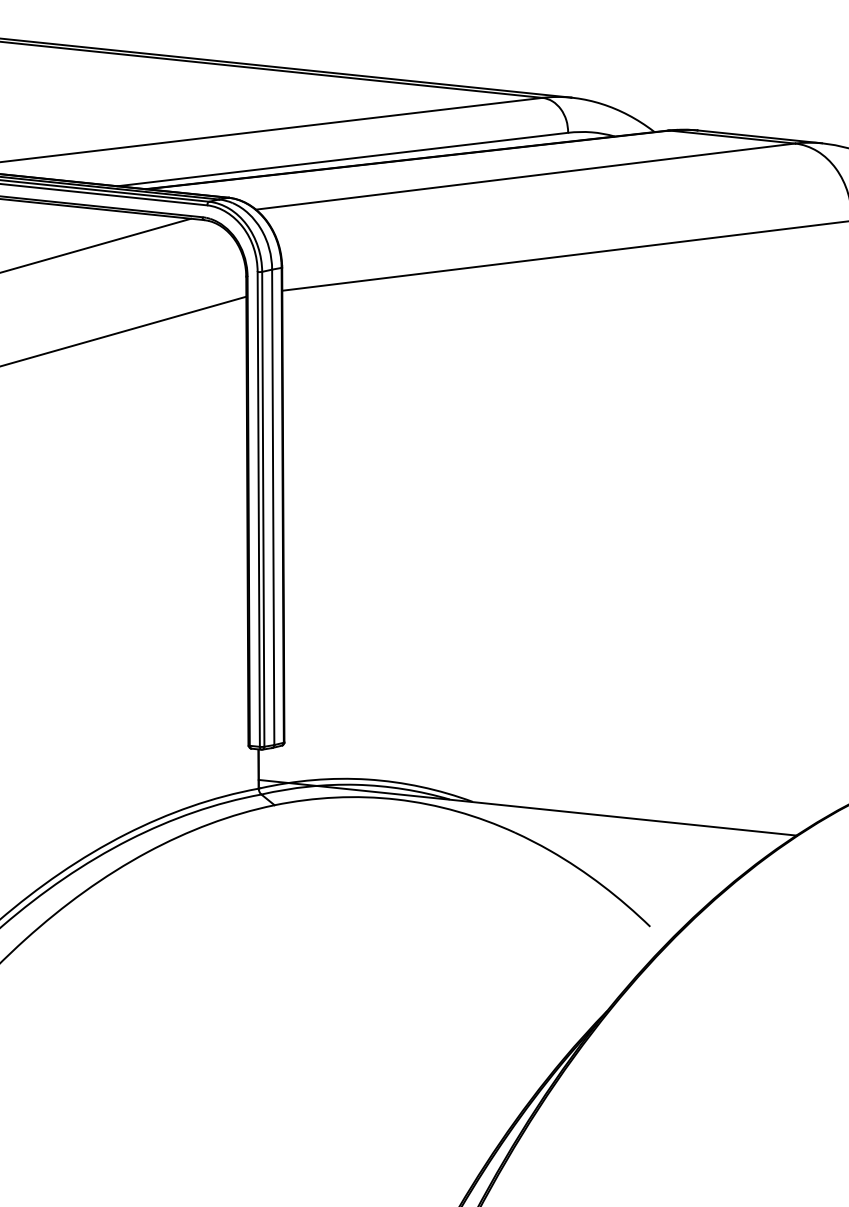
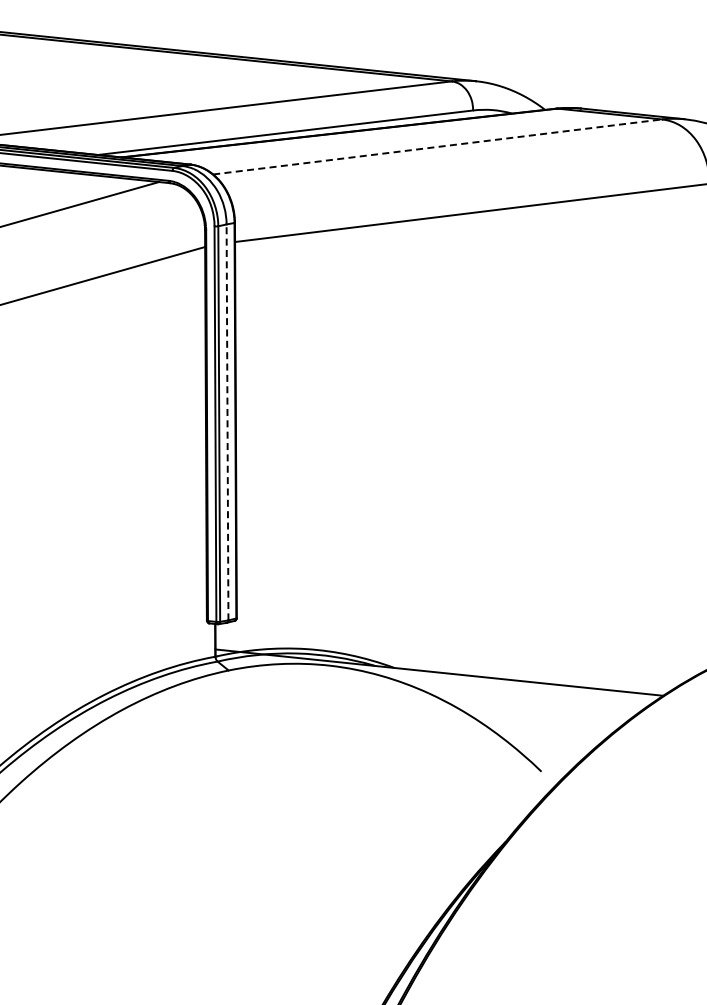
line: (526, 176) -> (438, 146), solid -> dashed
line: (273, 507) -> (227, 422), solid -> dashed

